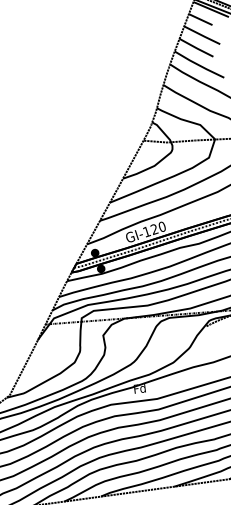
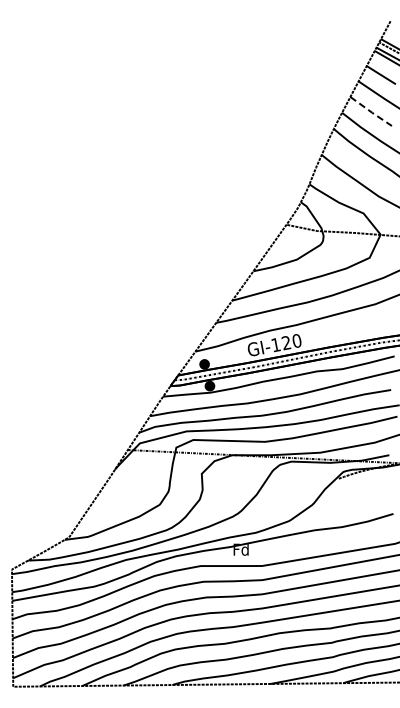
line: (196, 48) -> (371, 112), solid -> dashed

